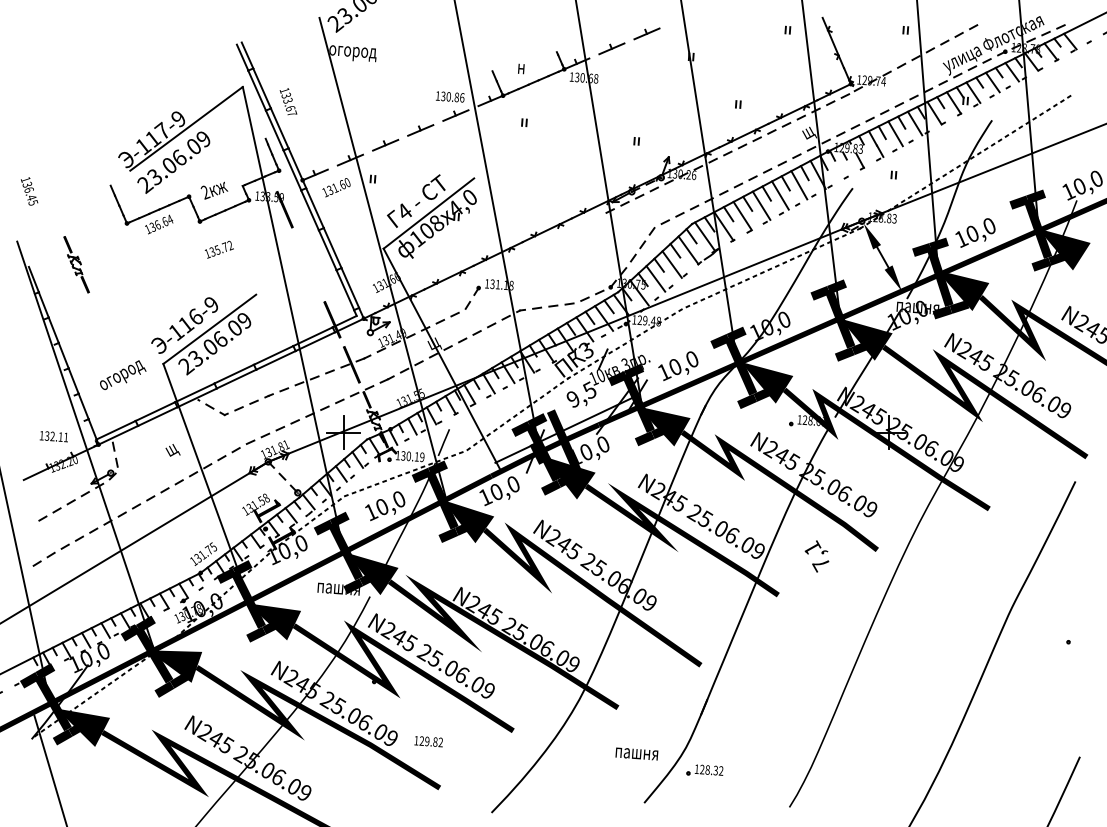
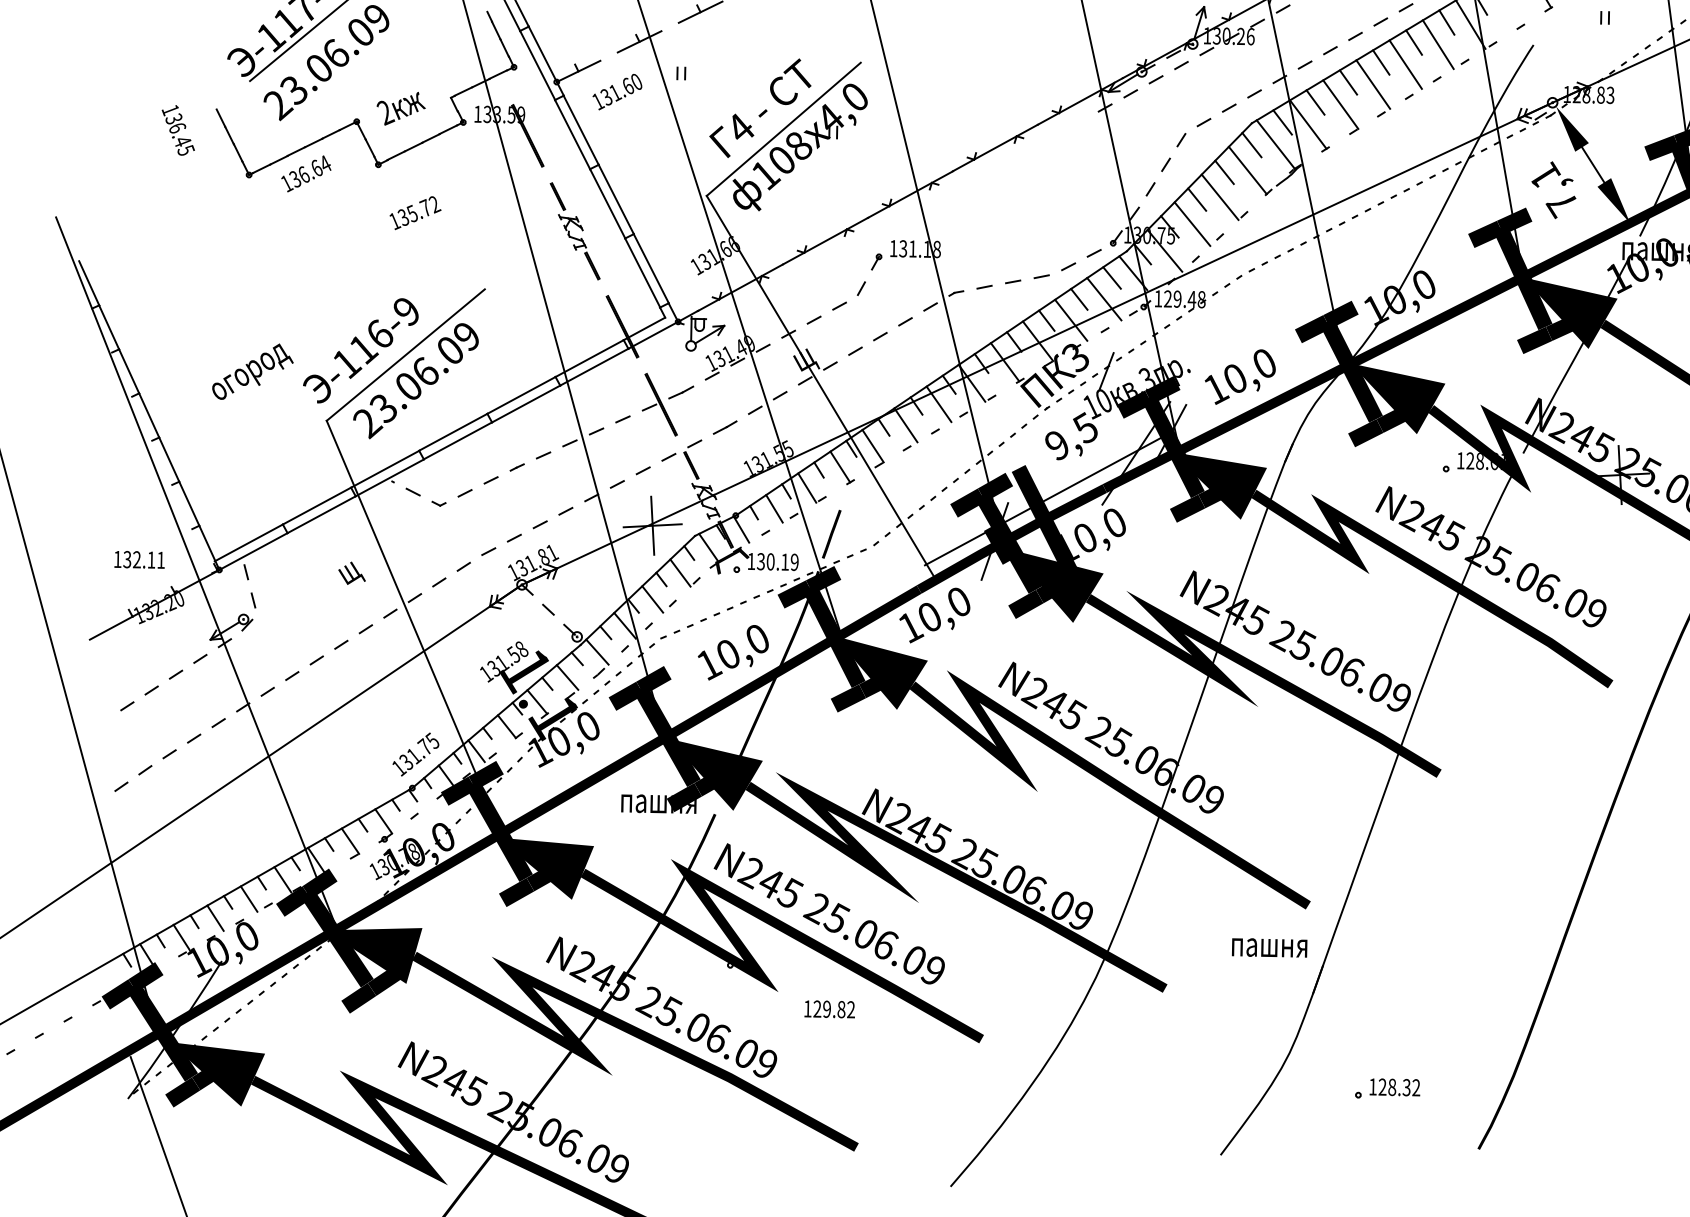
text: (29, 191) -> (178, 130), moved
part: (76, 264) -> (574, 230), moved
text: (123, 374) -> (253, 370), moved
text: (816, 556) -> (1552, 190), moved
text: (428, 741) -> (829, 1009), moved
text: (636, 753) -> (1268, 947), moved
part: (704, 769) -> (1386, 1086), moved

